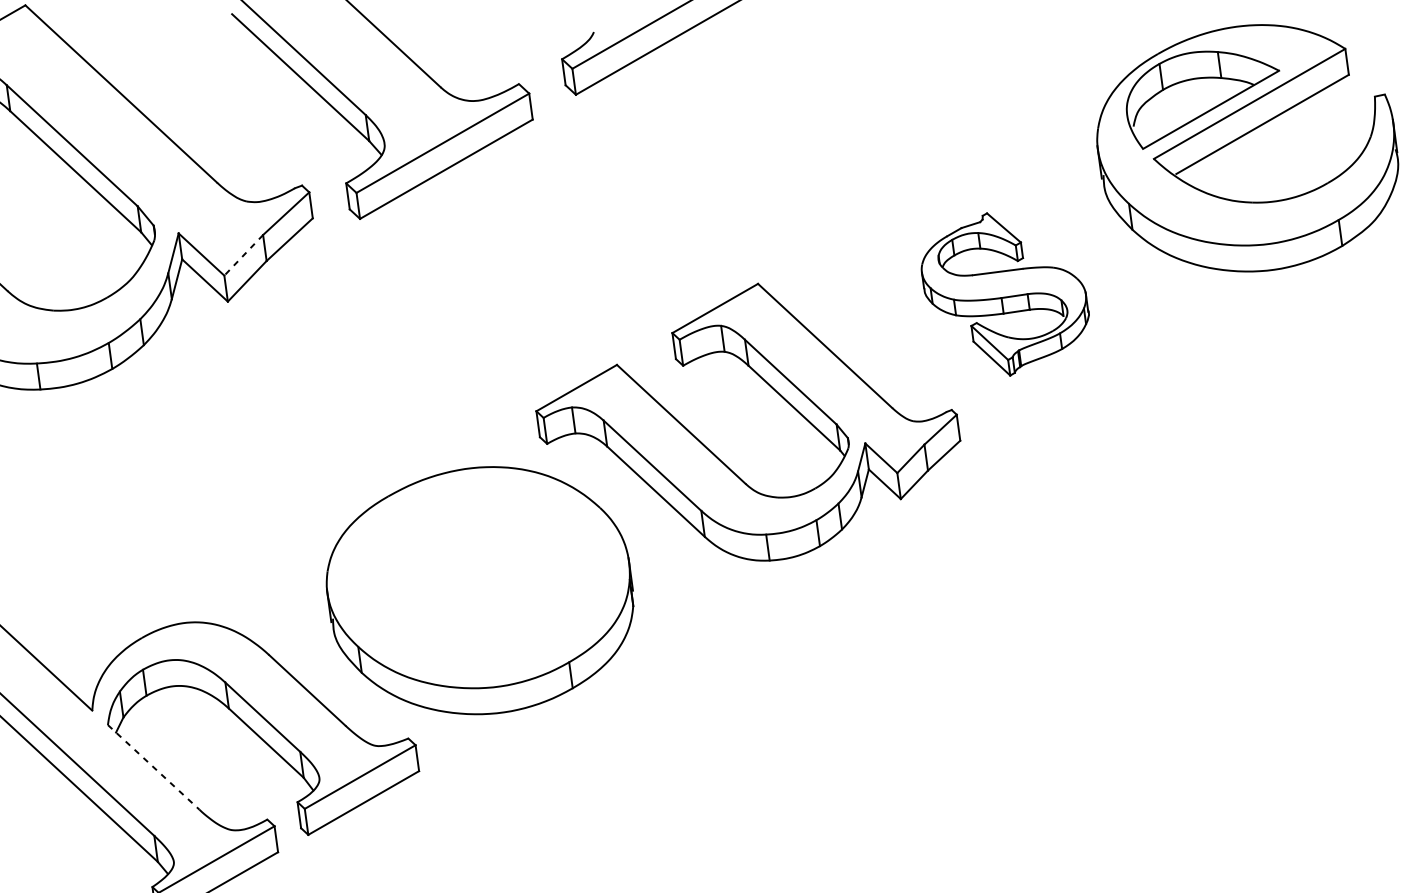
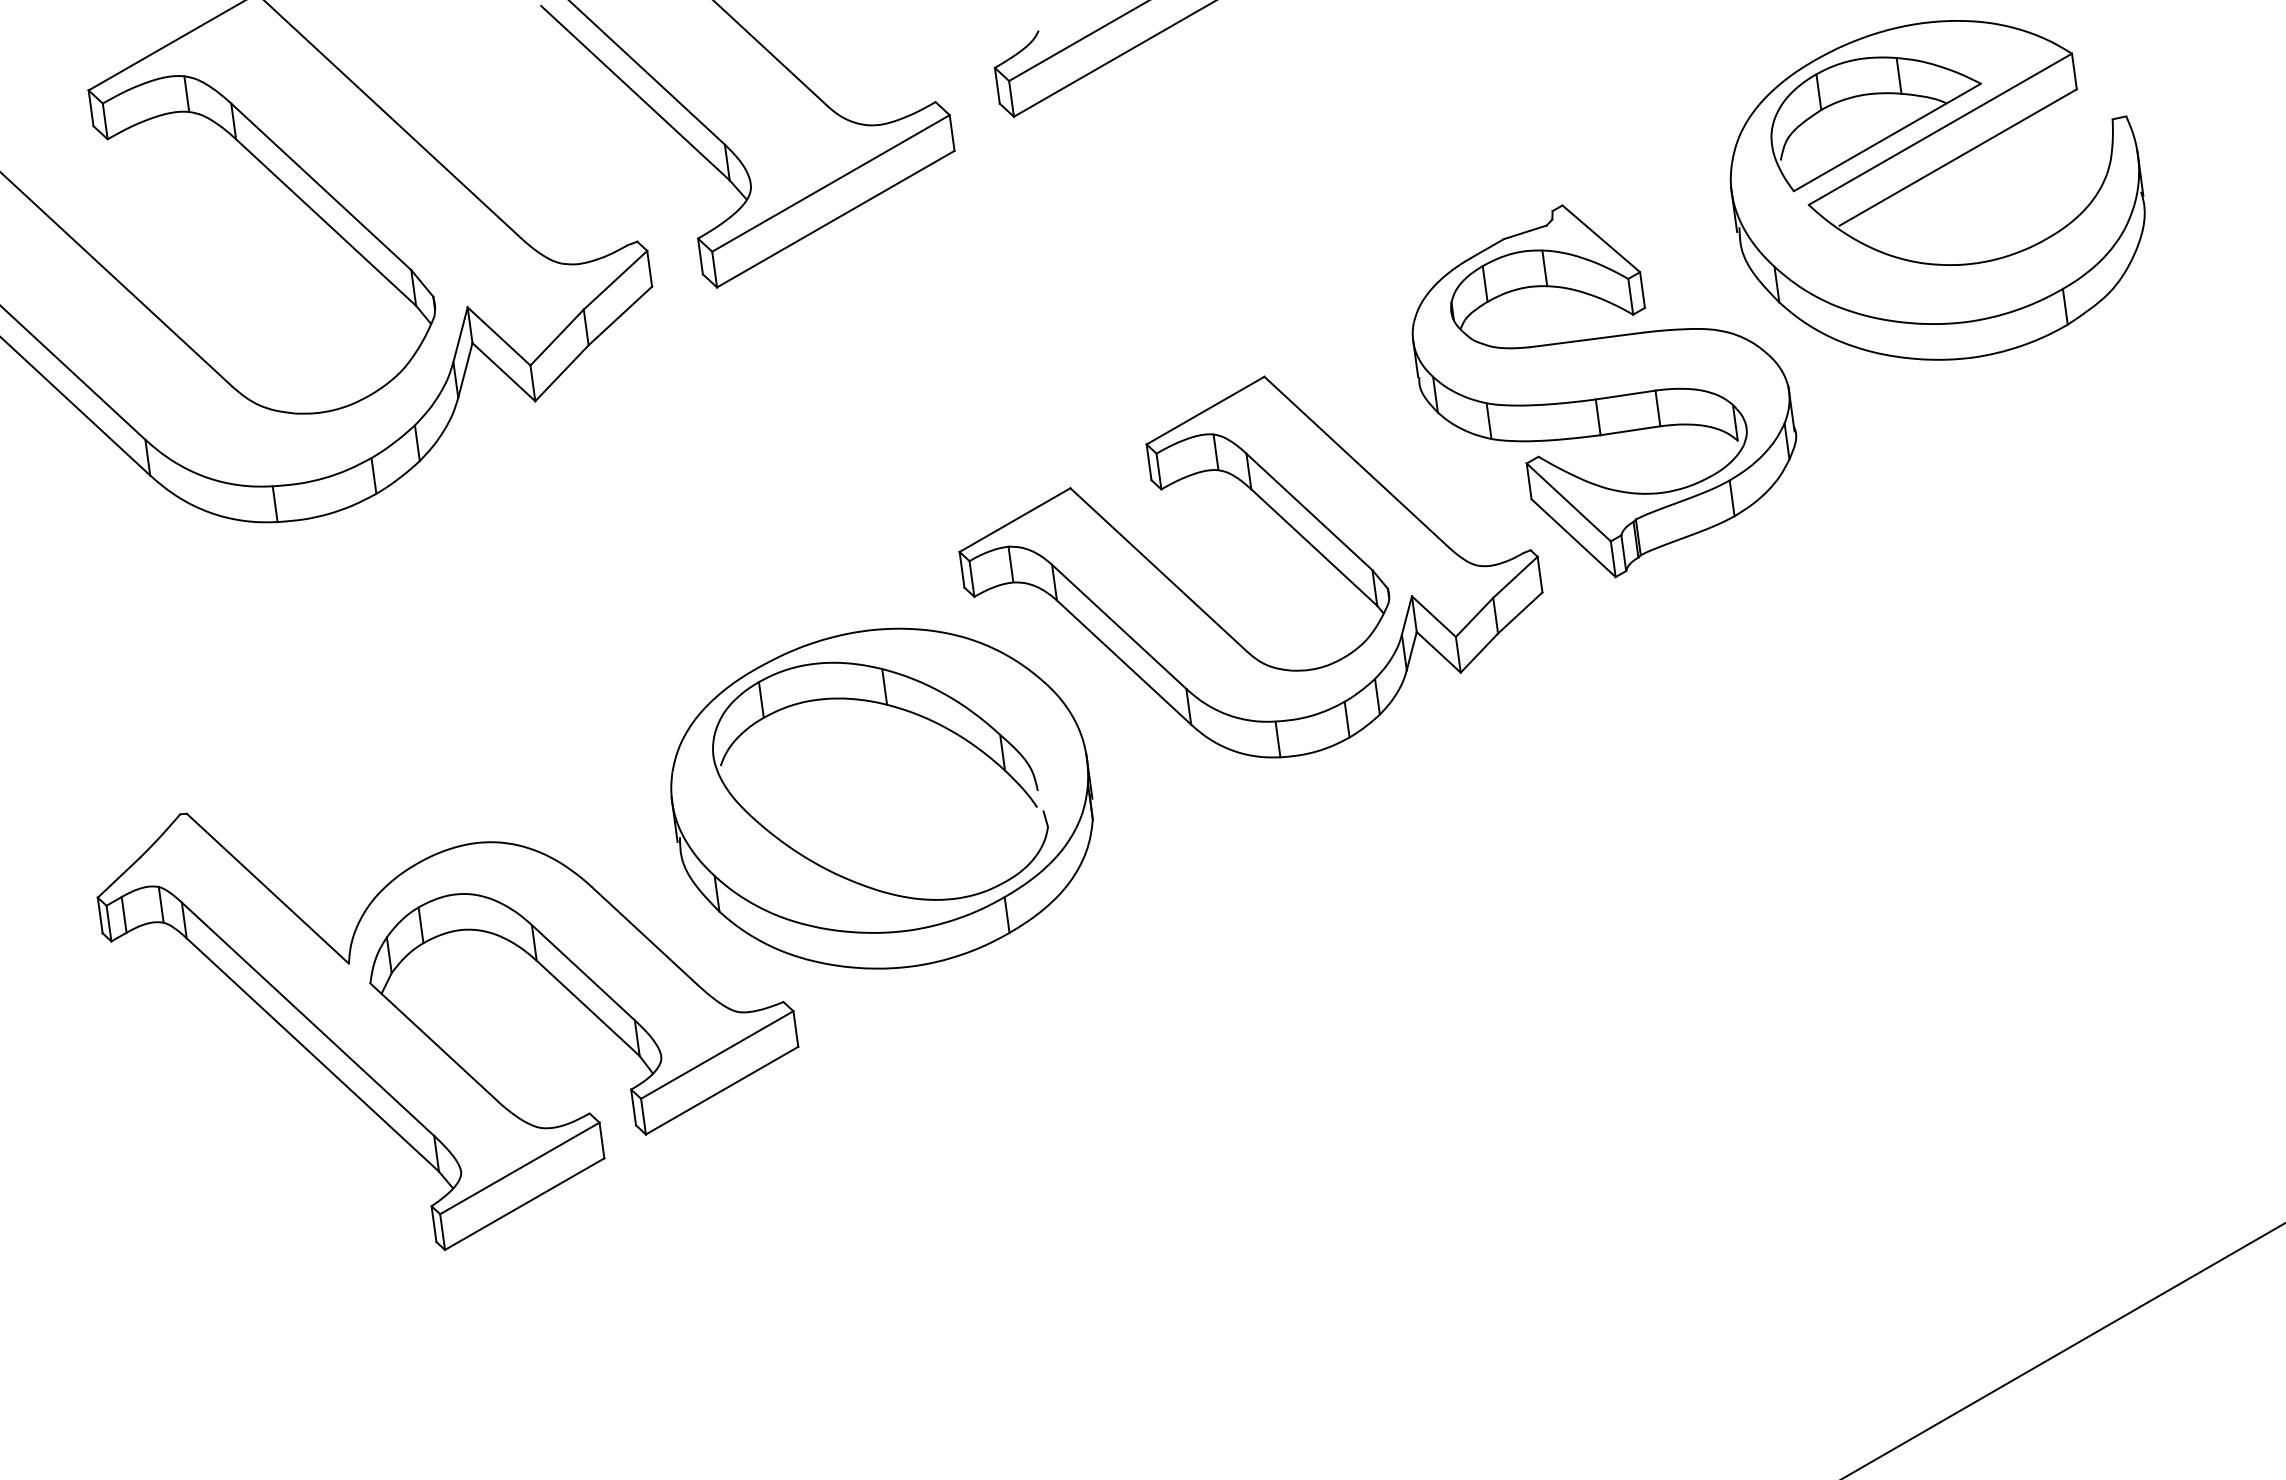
line: (244, 255) -> (557, 337), dashed -> solid
part: (1005, 294) -> (1604, 391), size x1.67
part: (494, 526) -> (902, 710), added
line: (153, 767) -> (433, 1041), dashed -> solid

